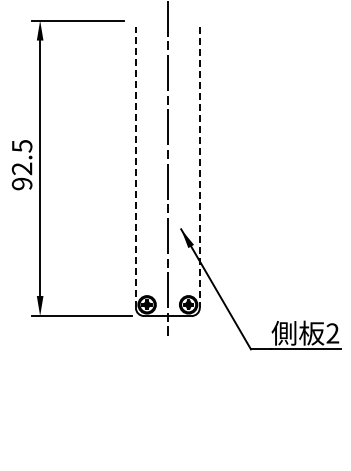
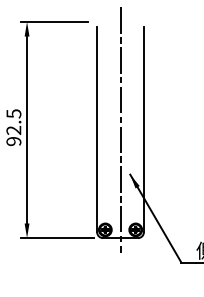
line: (135, 167) -> (96, 129), dashed -> solid
line: (199, 167) -> (143, 129), dashed -> solid

